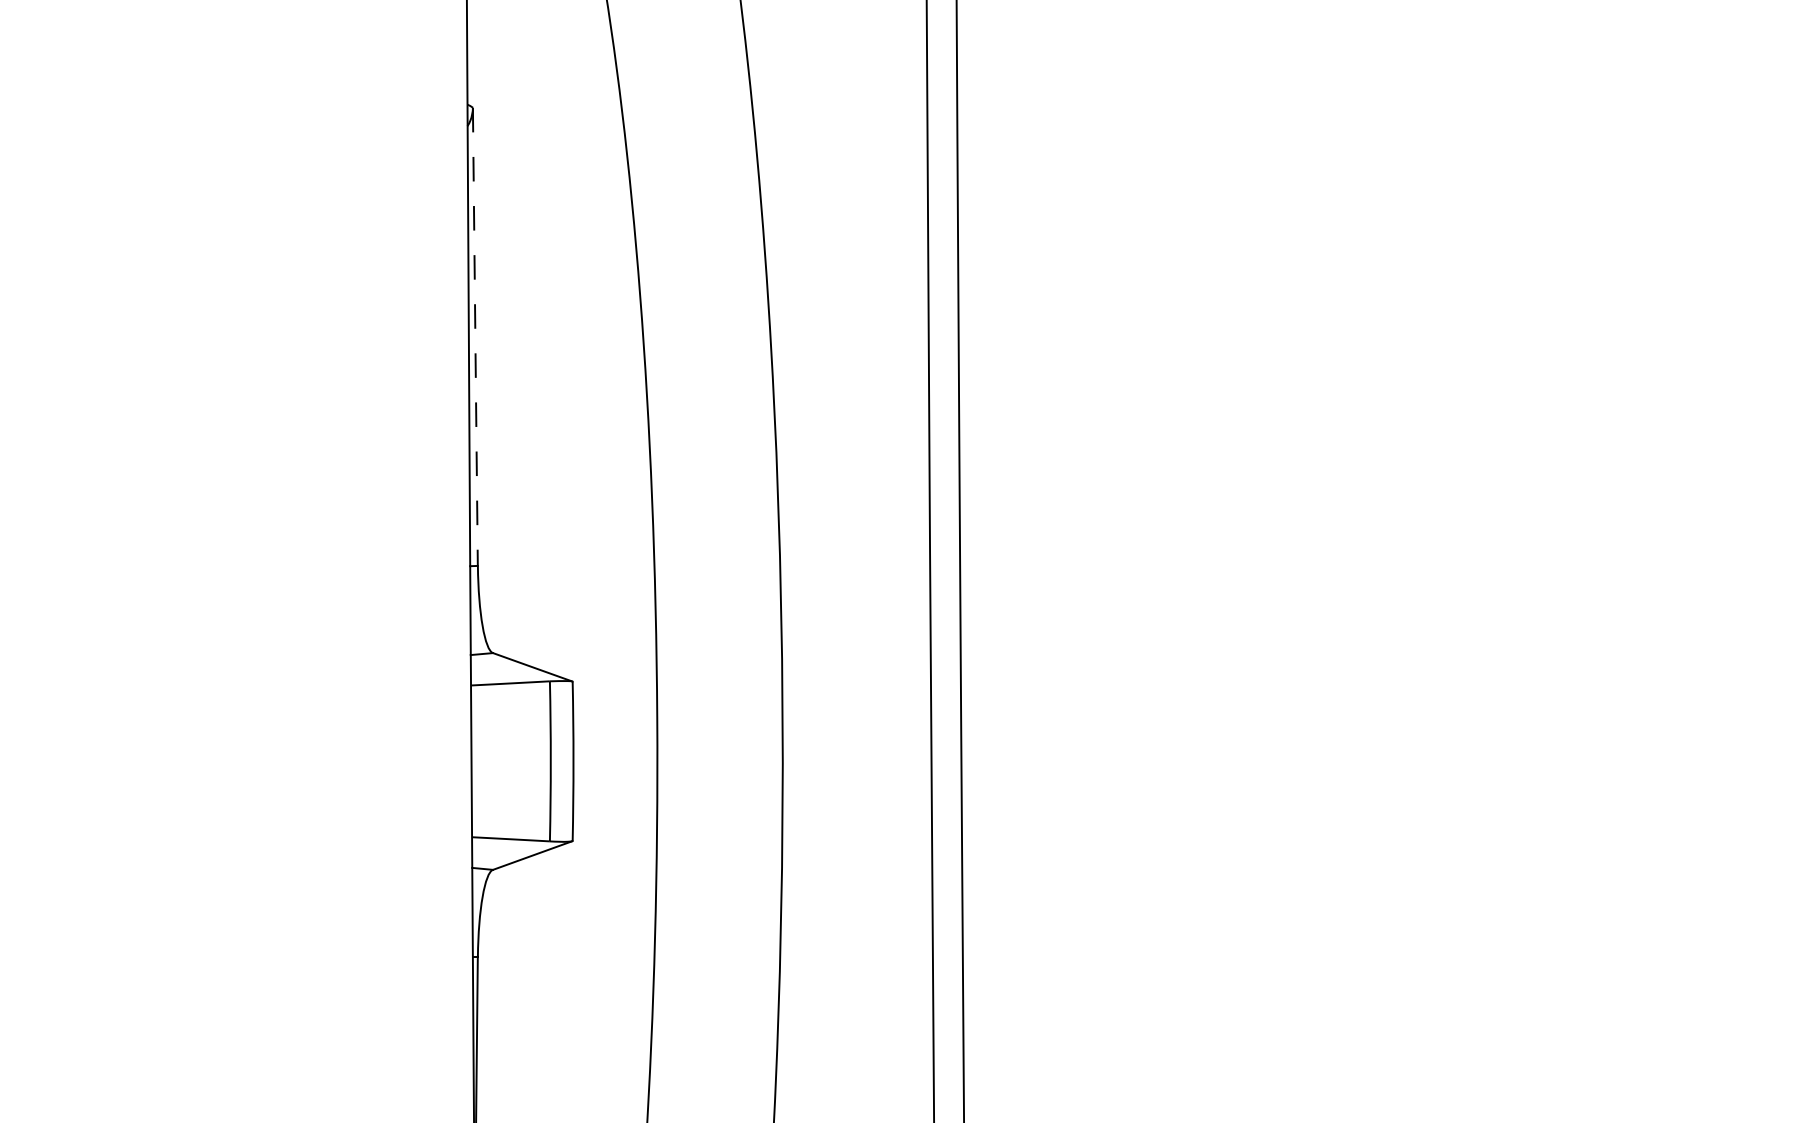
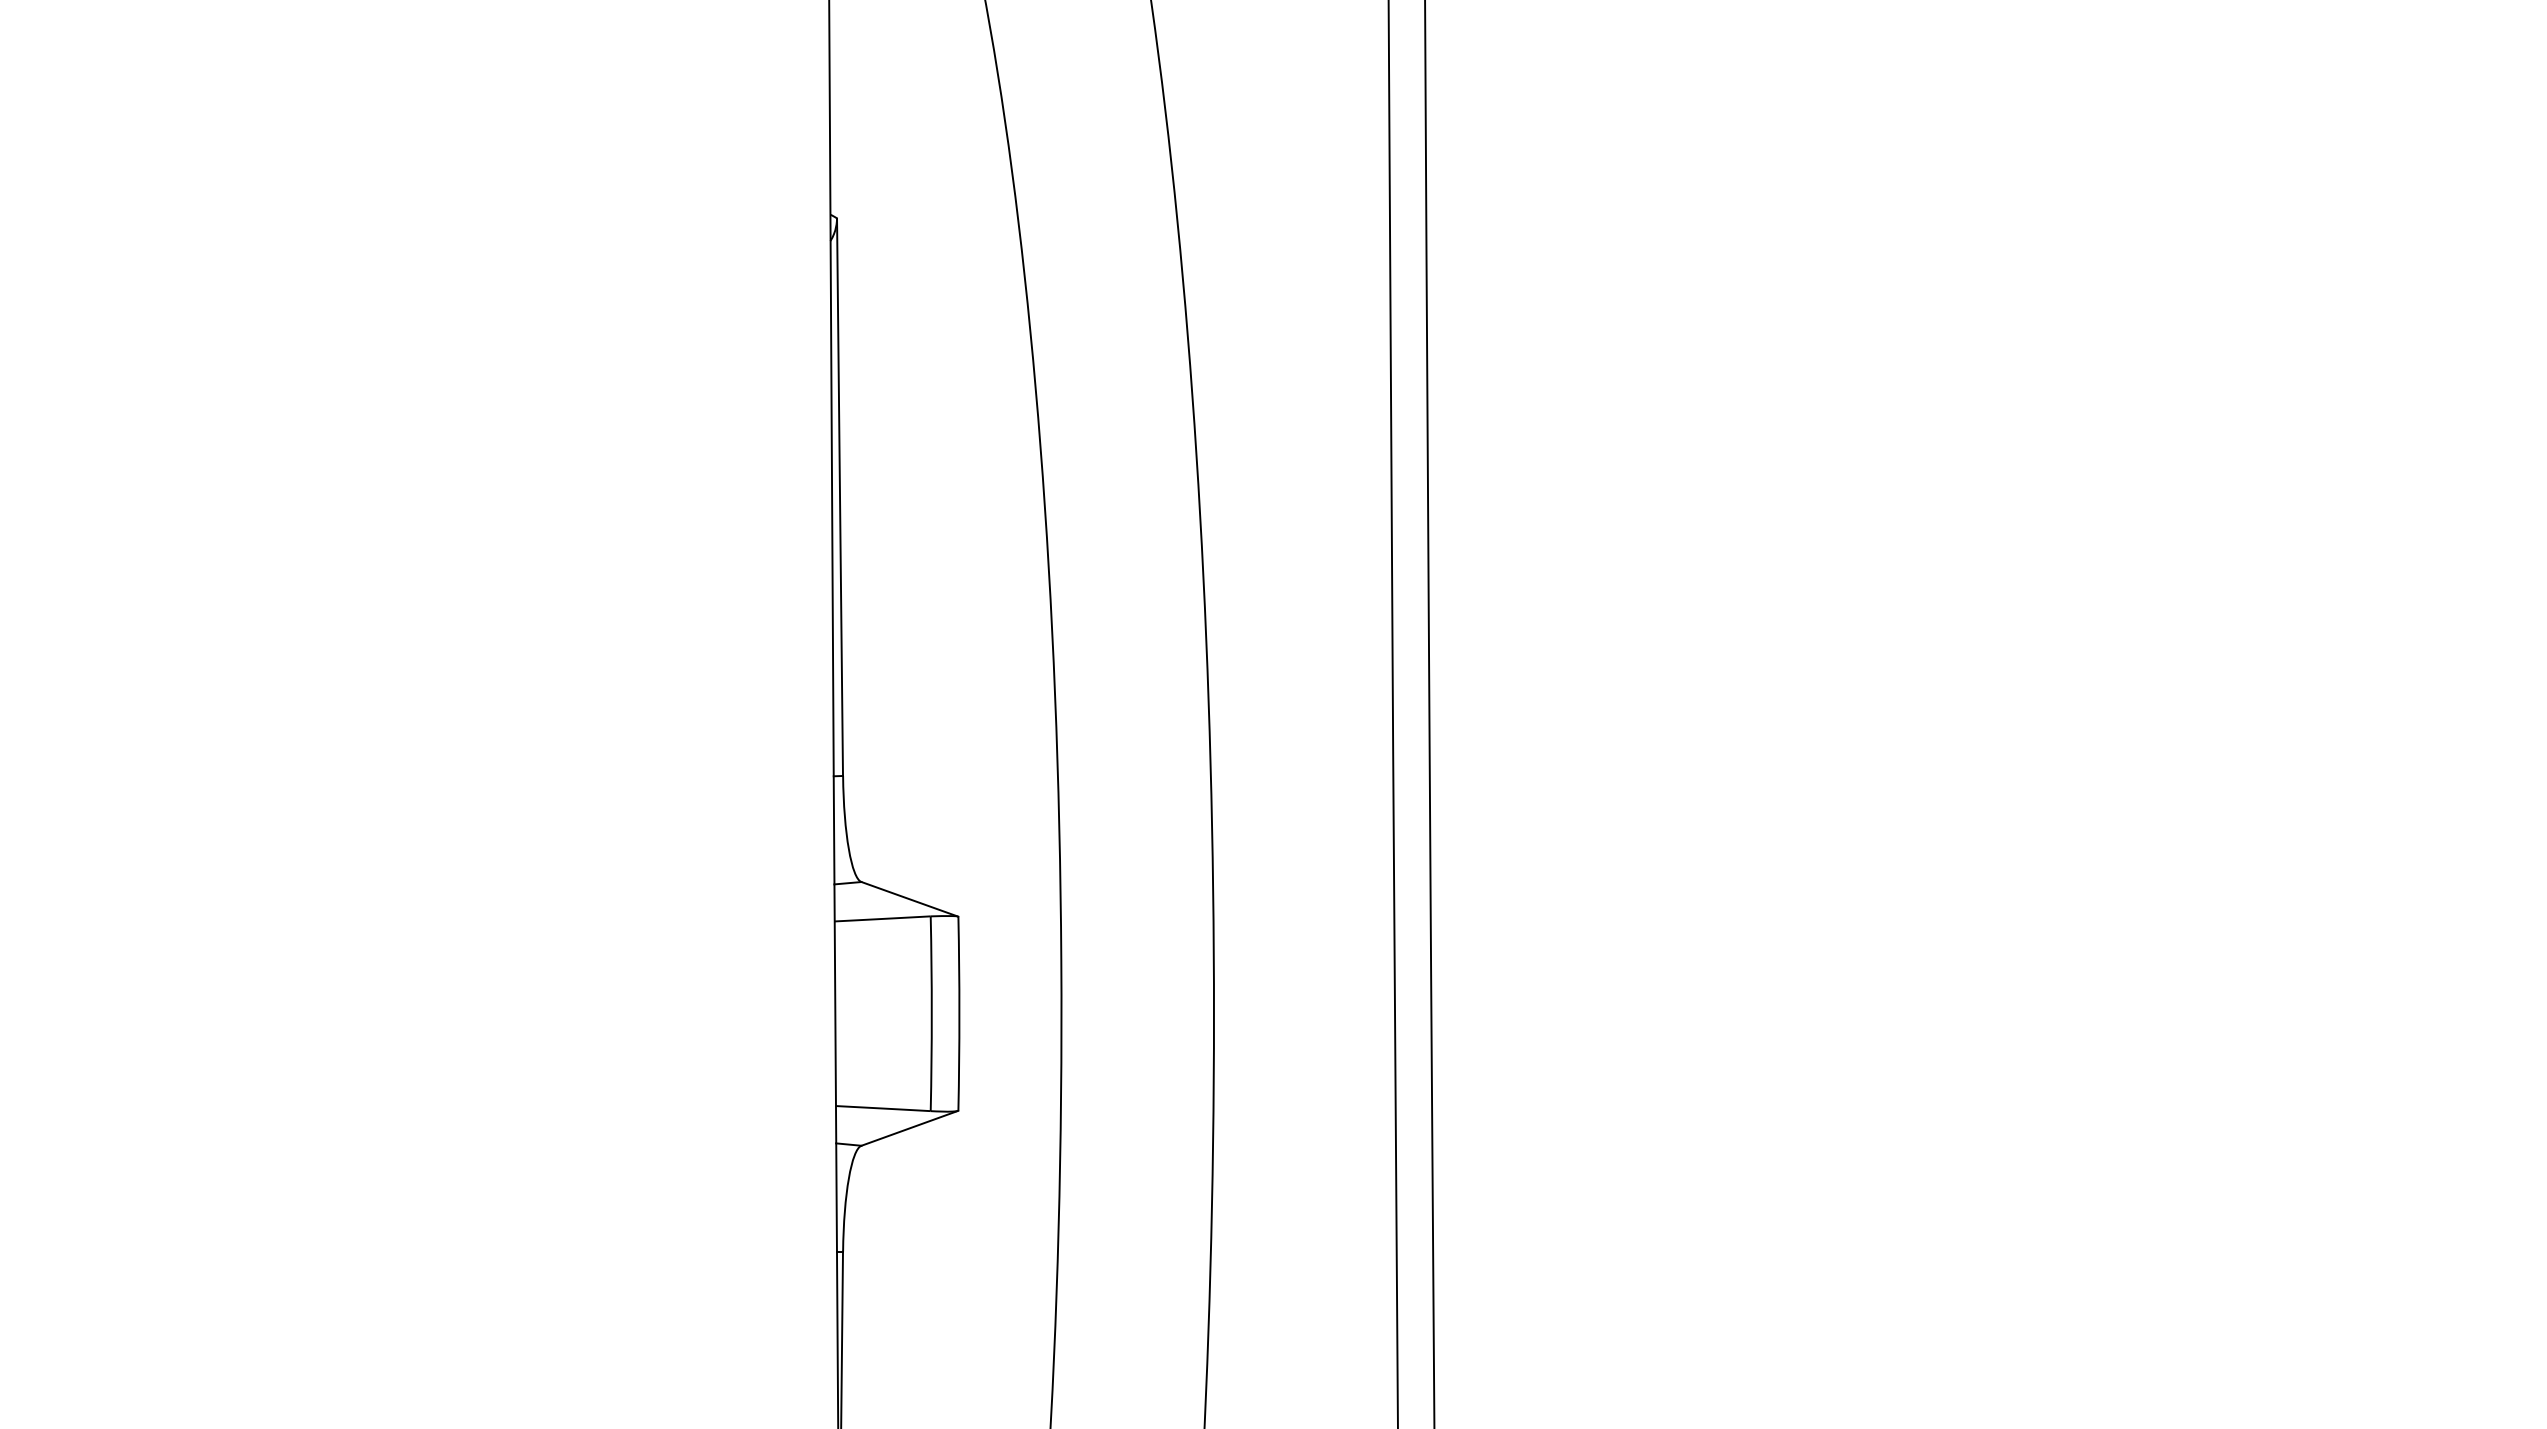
line: (475, 337) -> (840, 497), dashed -> solid

